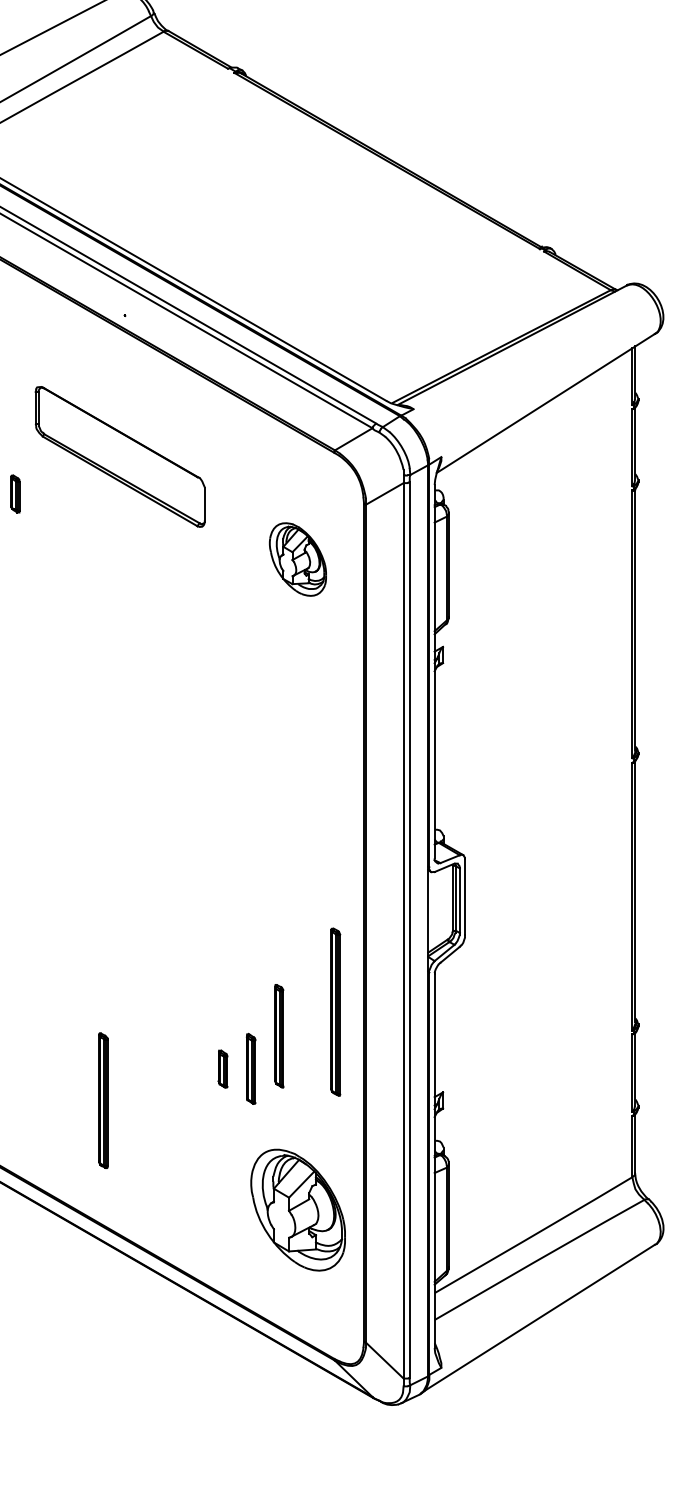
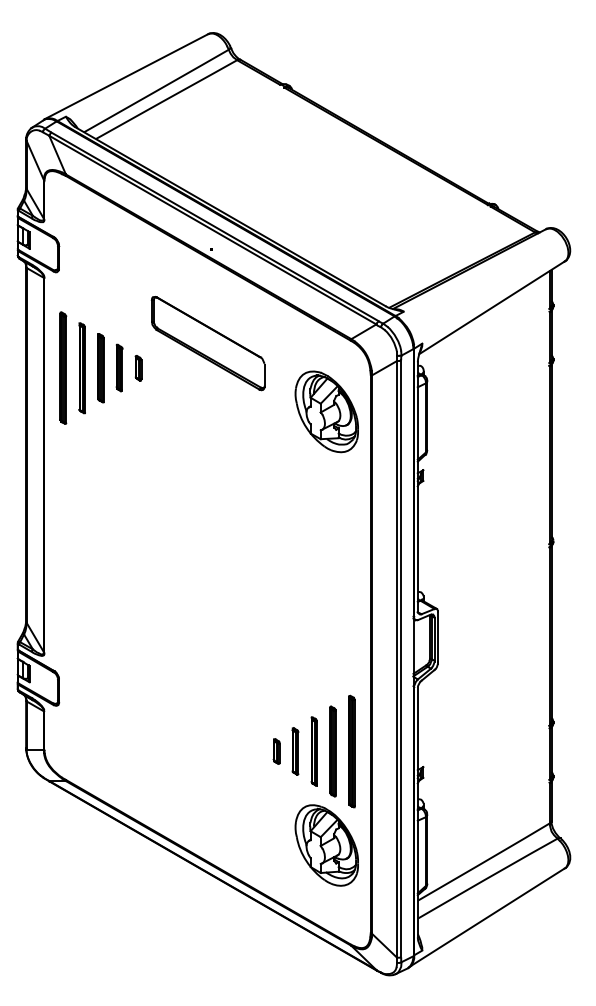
part: (297, 558) -> (326, 411), size x1.67
part: (335, 1012) -> (351, 751), moved
part: (278, 1036) -> (313, 751), moved
part: (102, 1100) -> (332, 751), moved

